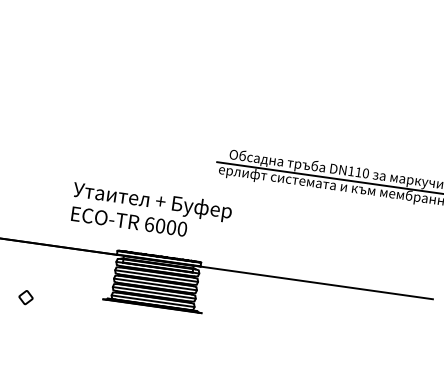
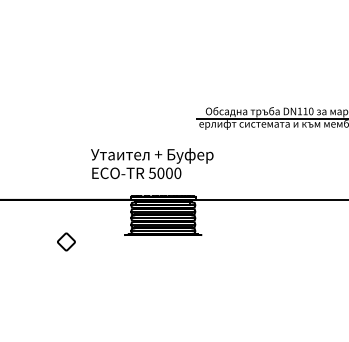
text: (149, 223) -> (152, 172), 6000 -> 5000
part: (26, 296) -> (66, 241), size x1.67

